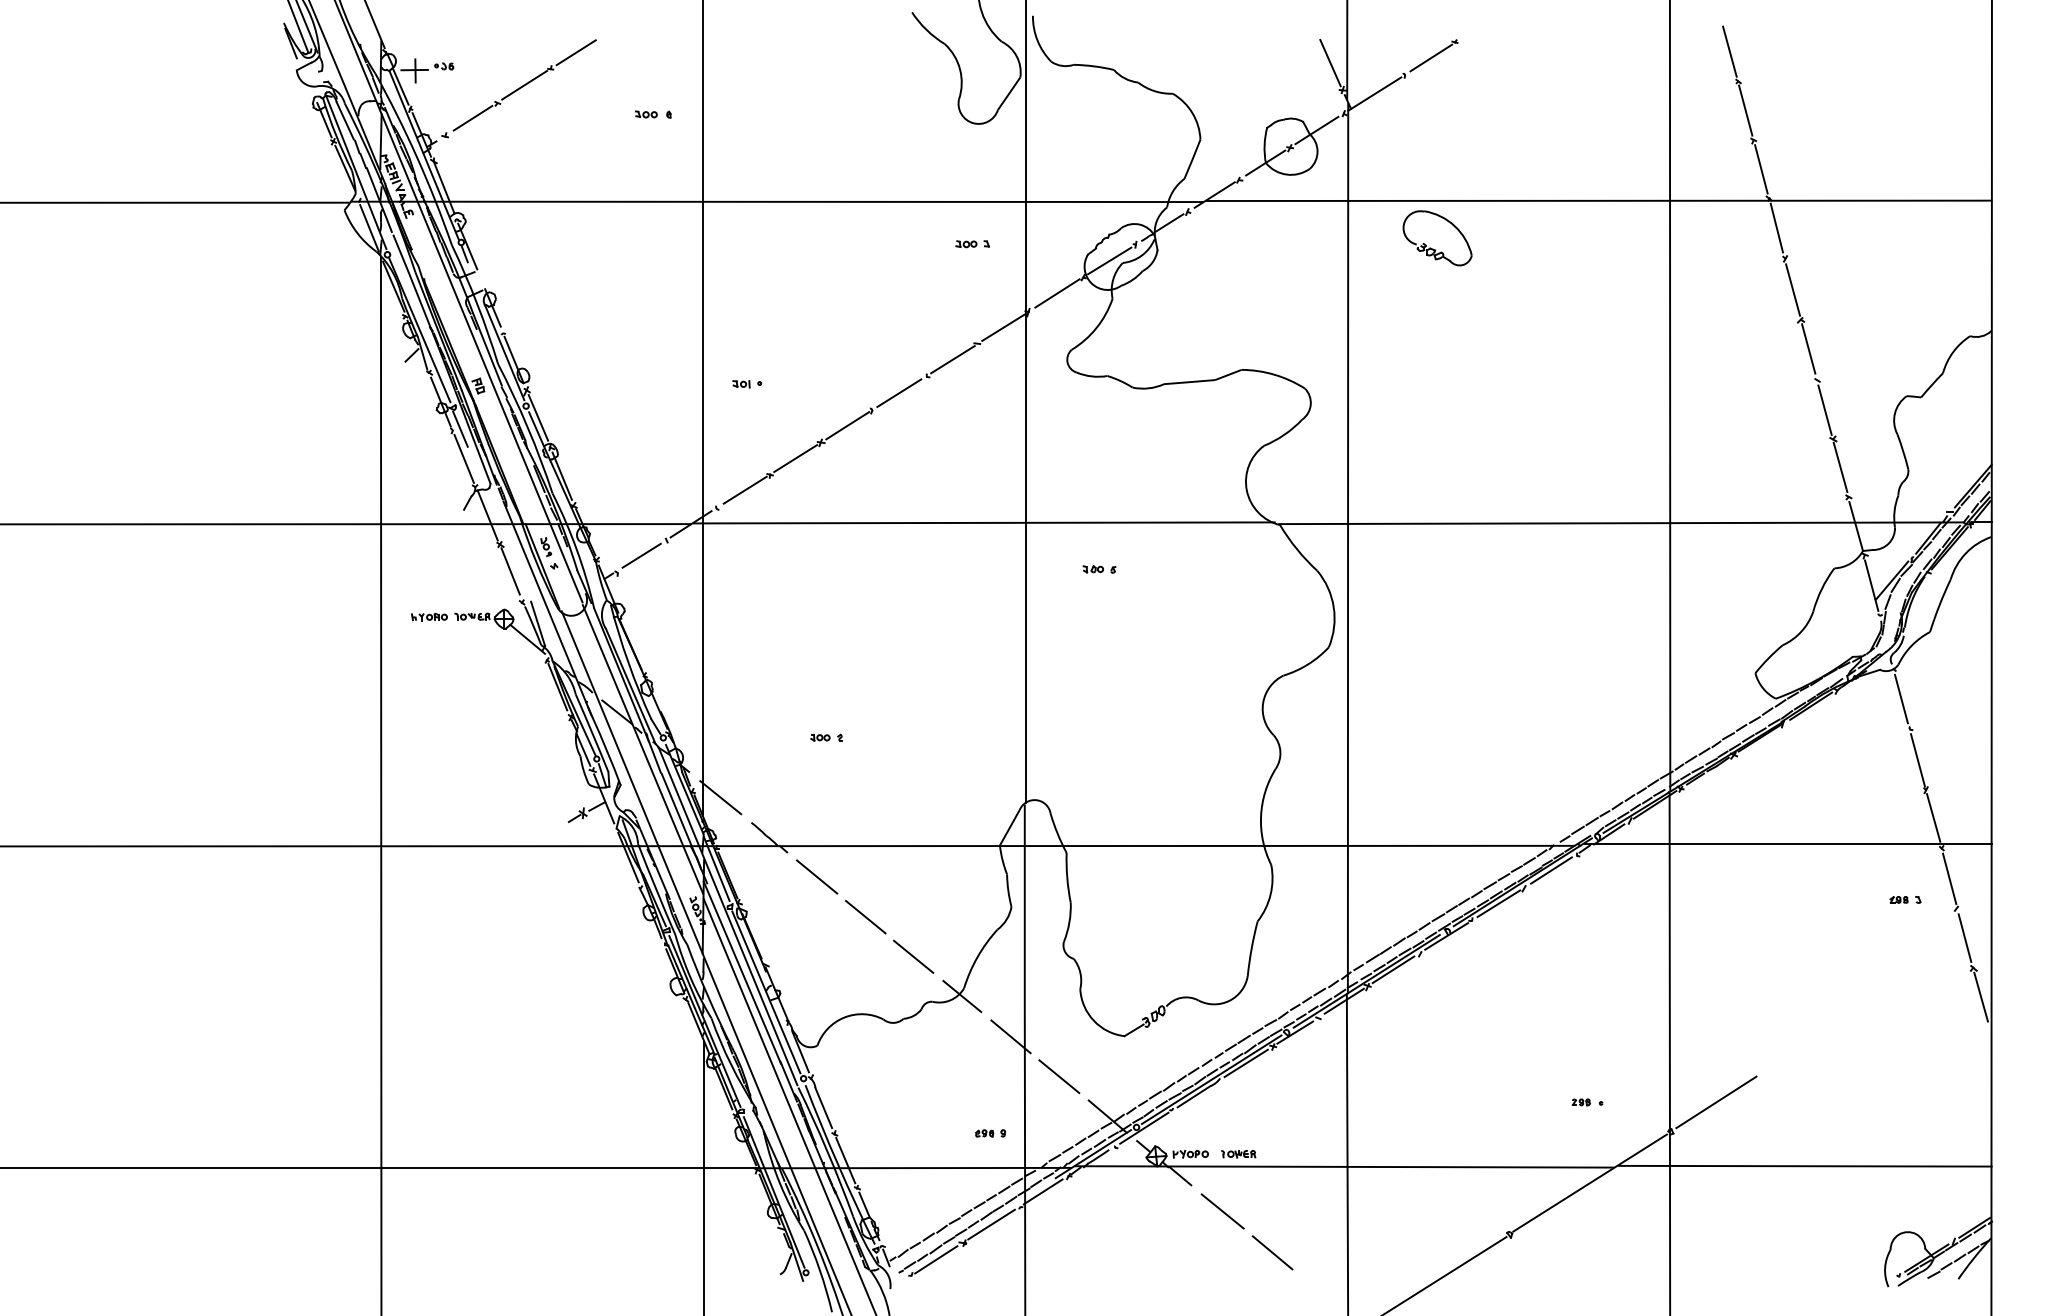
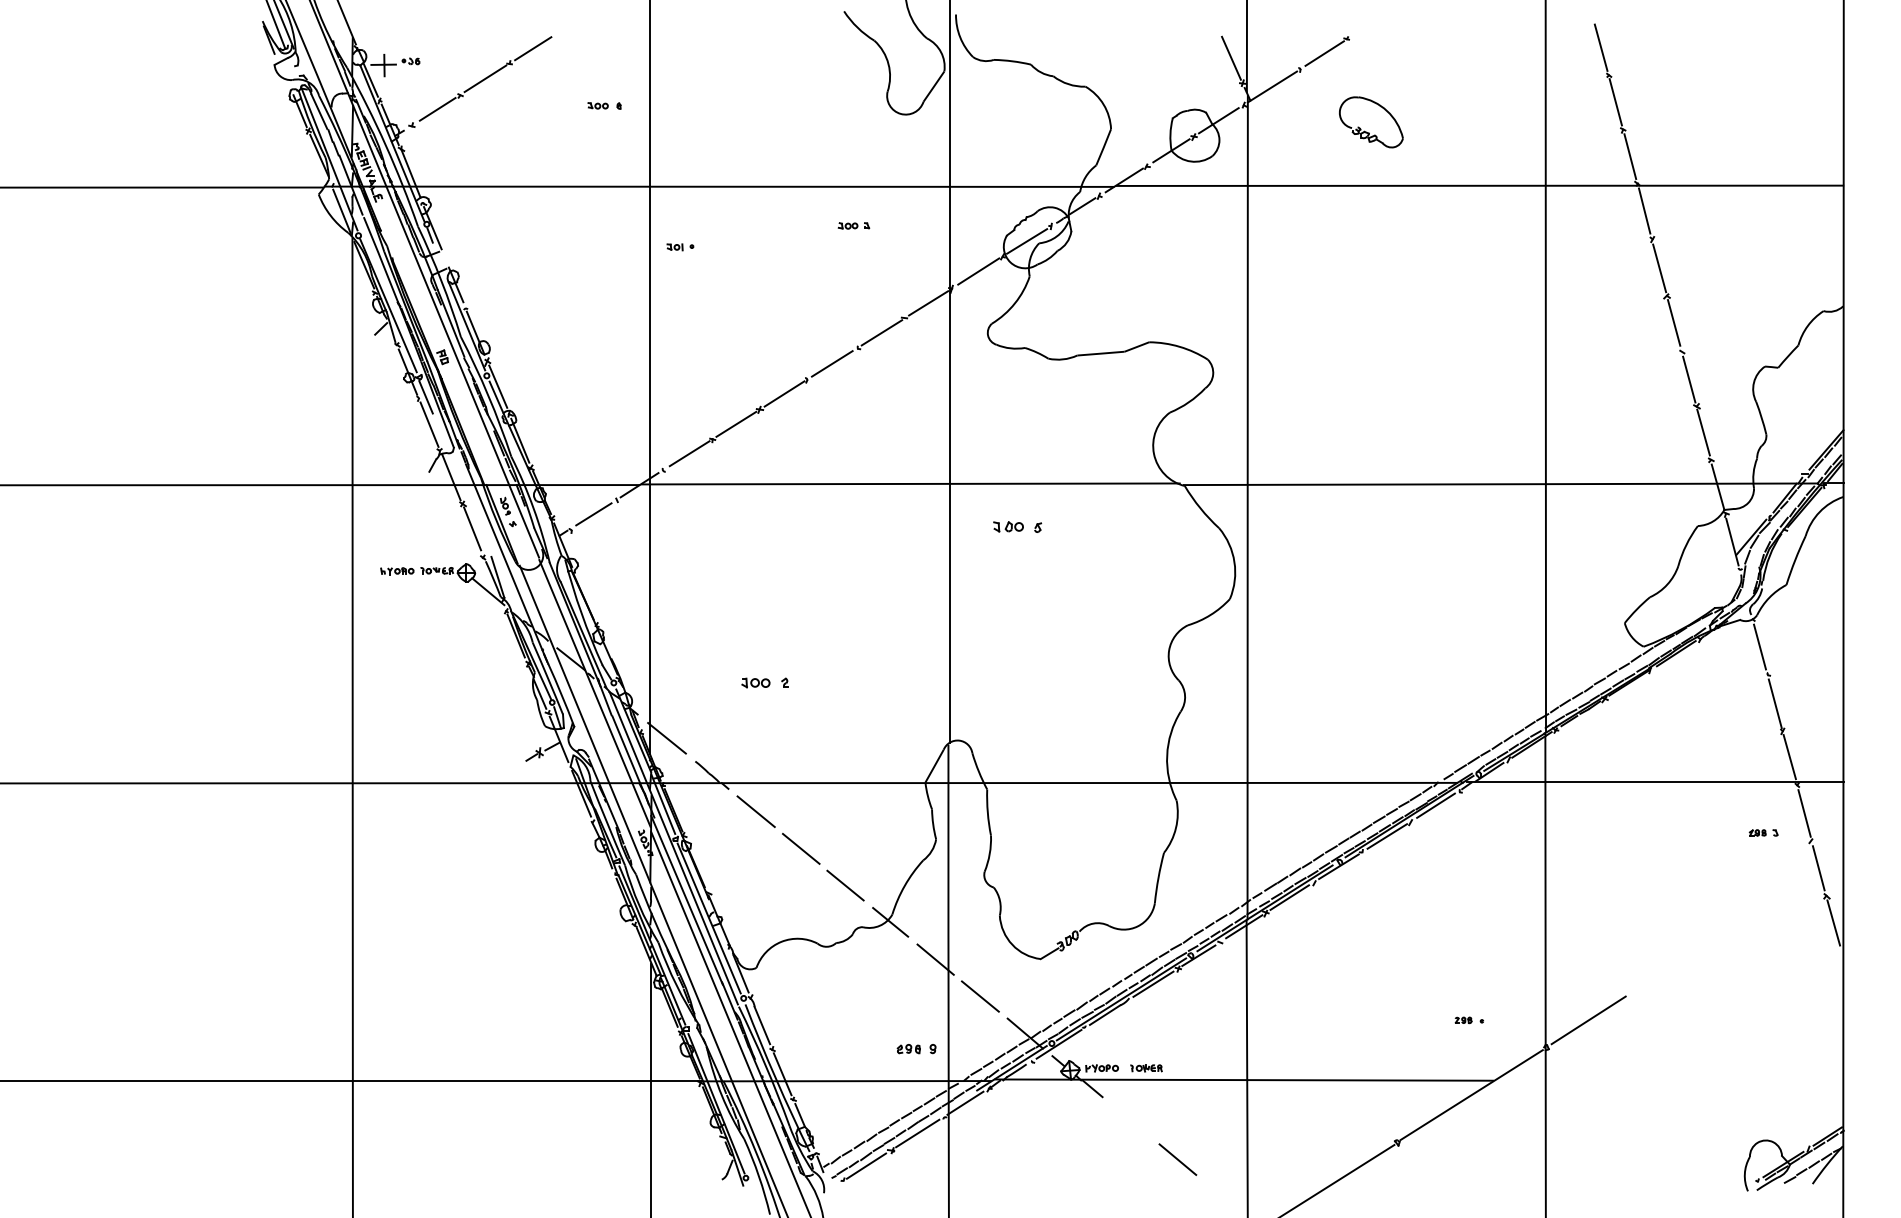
part: (972, 244) -> (853, 226), moved
part: (1433, 248) -> (1367, 131), moved
part: (747, 384) -> (680, 247), moved
part: (1099, 569) -> (1017, 527), size x1.6
part: (826, 737) -> (764, 682), size x1.6
part: (990, 1133) -> (916, 1049), size x1.4
line: (1804, 1165) -> (1670, 1078), removed
line: (1222, 1211) -> (1131, 1121), removed

